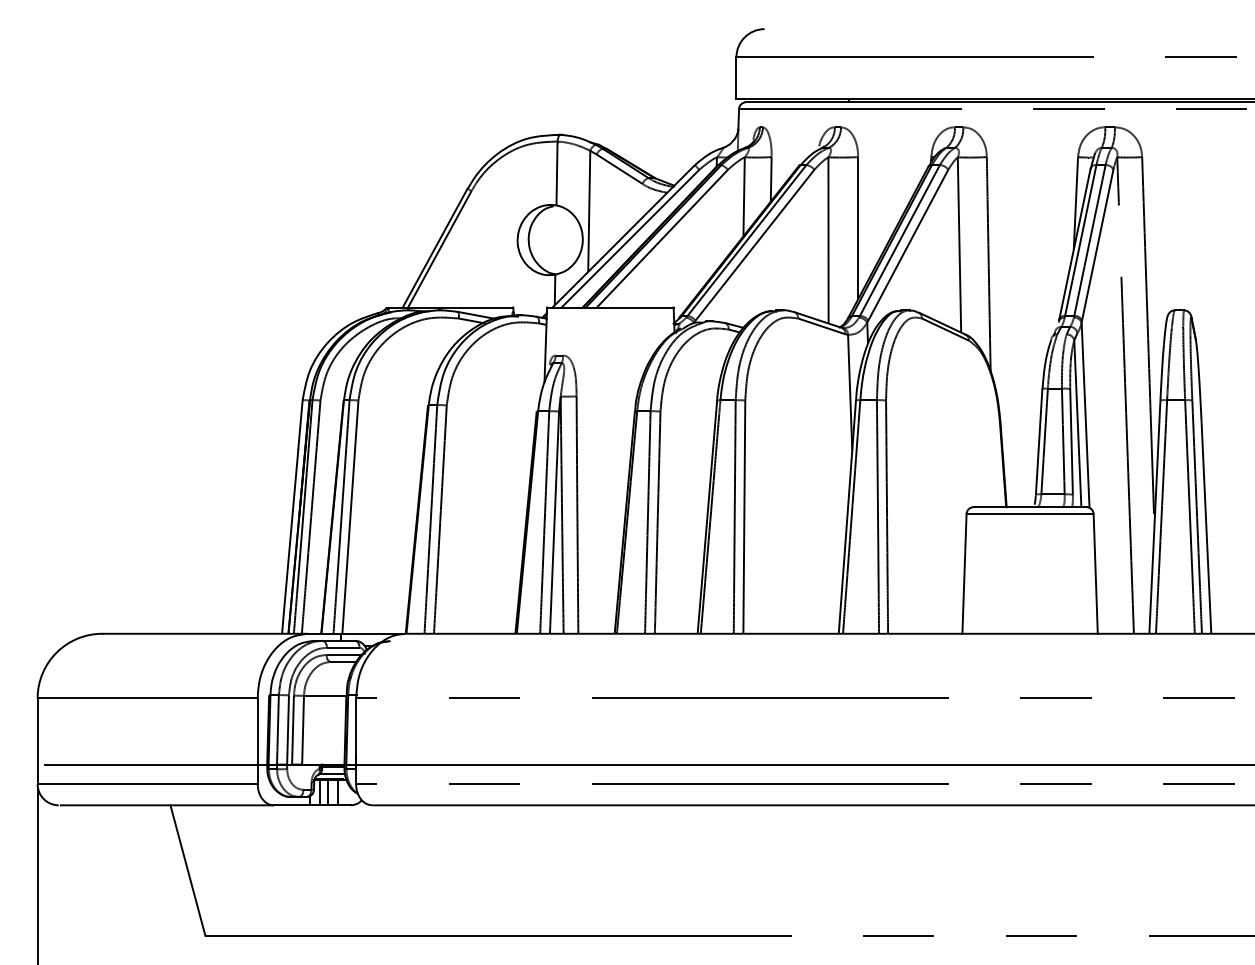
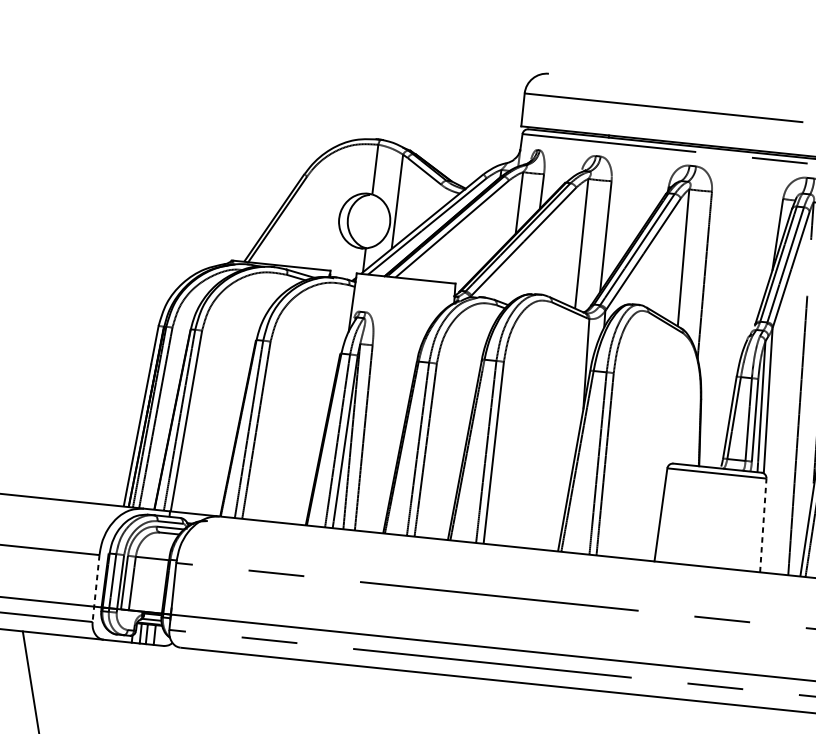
line: (1095, 573) -> (763, 525), solid -> dashed
line: (257, 741) -> (95, 588), solid -> dashed

